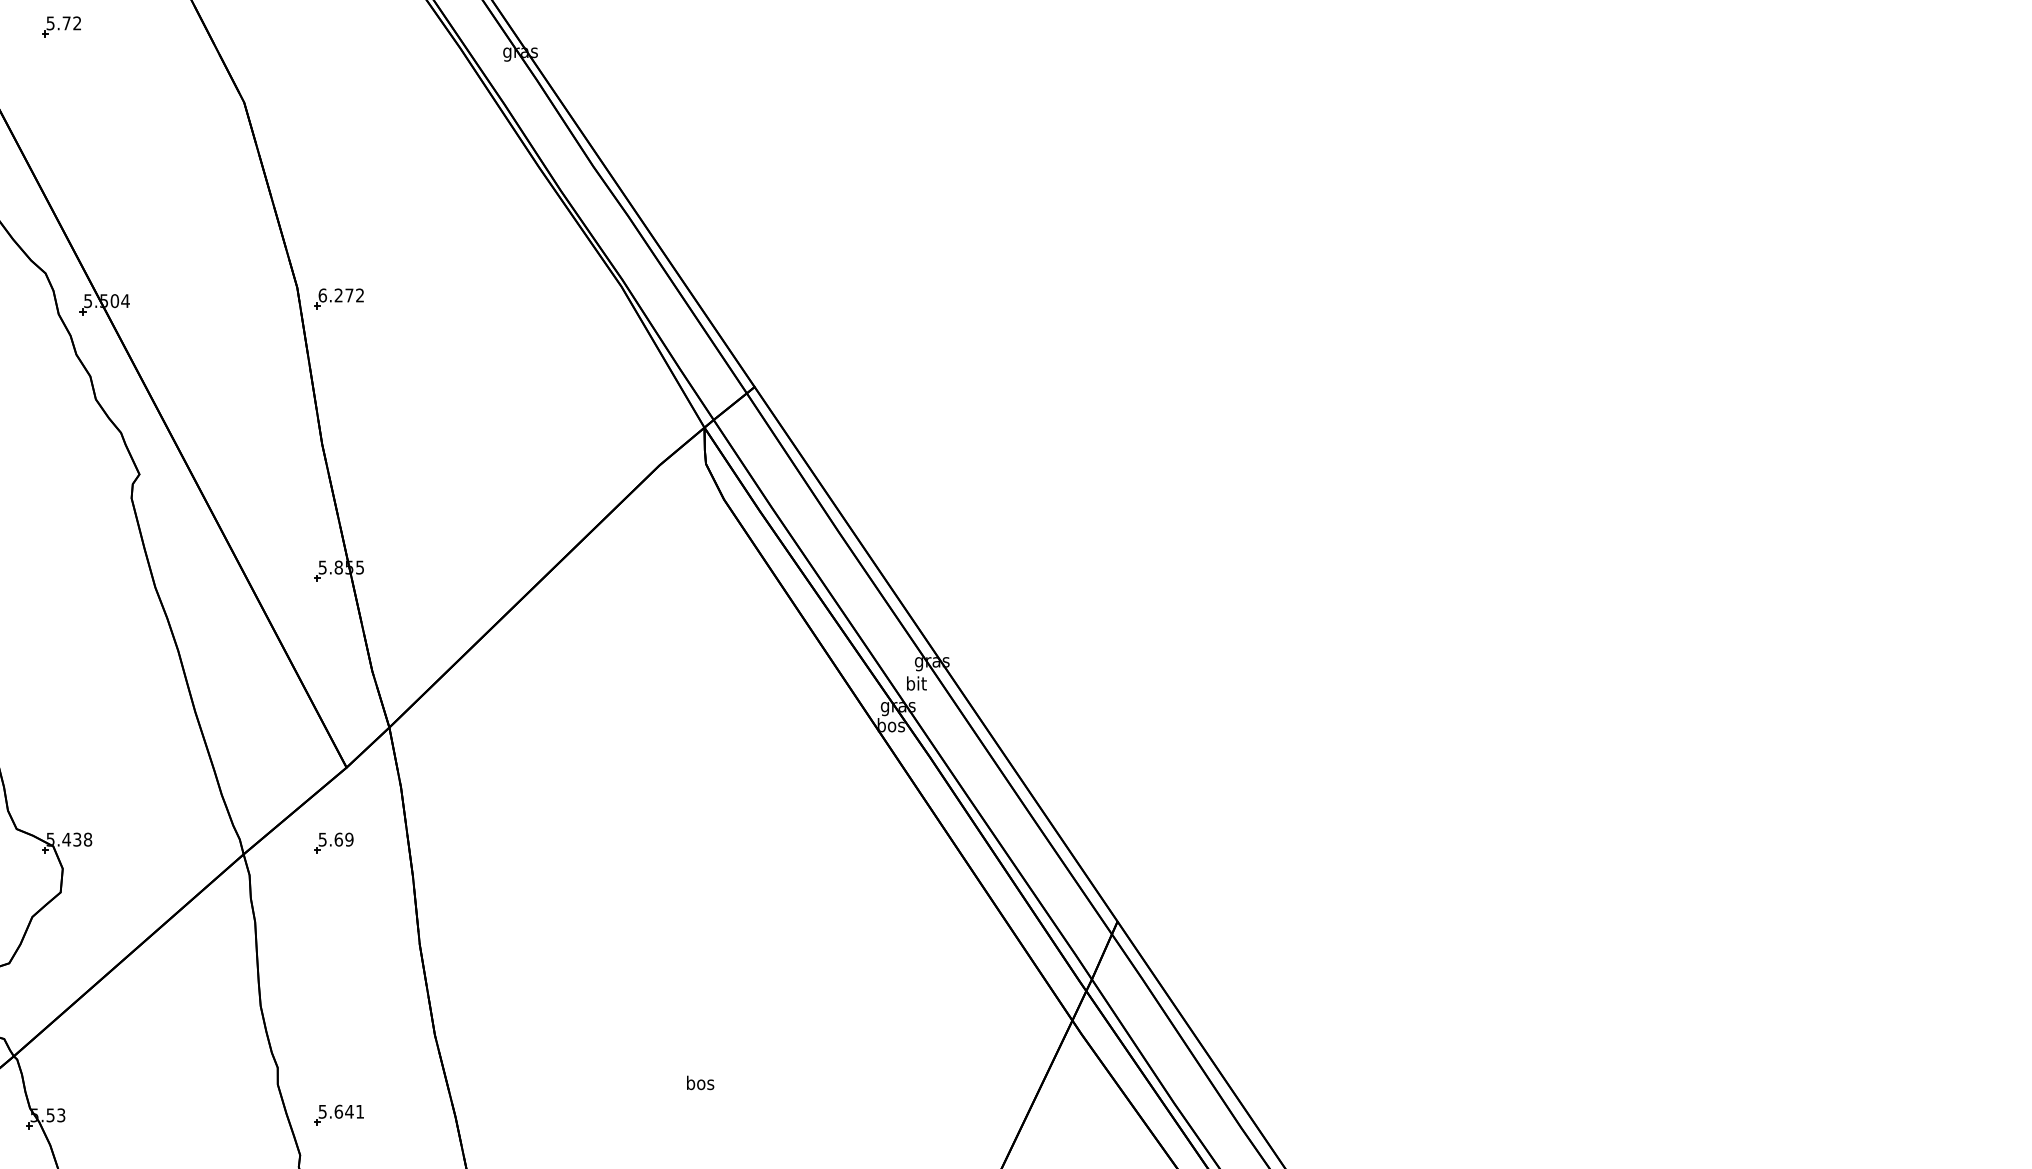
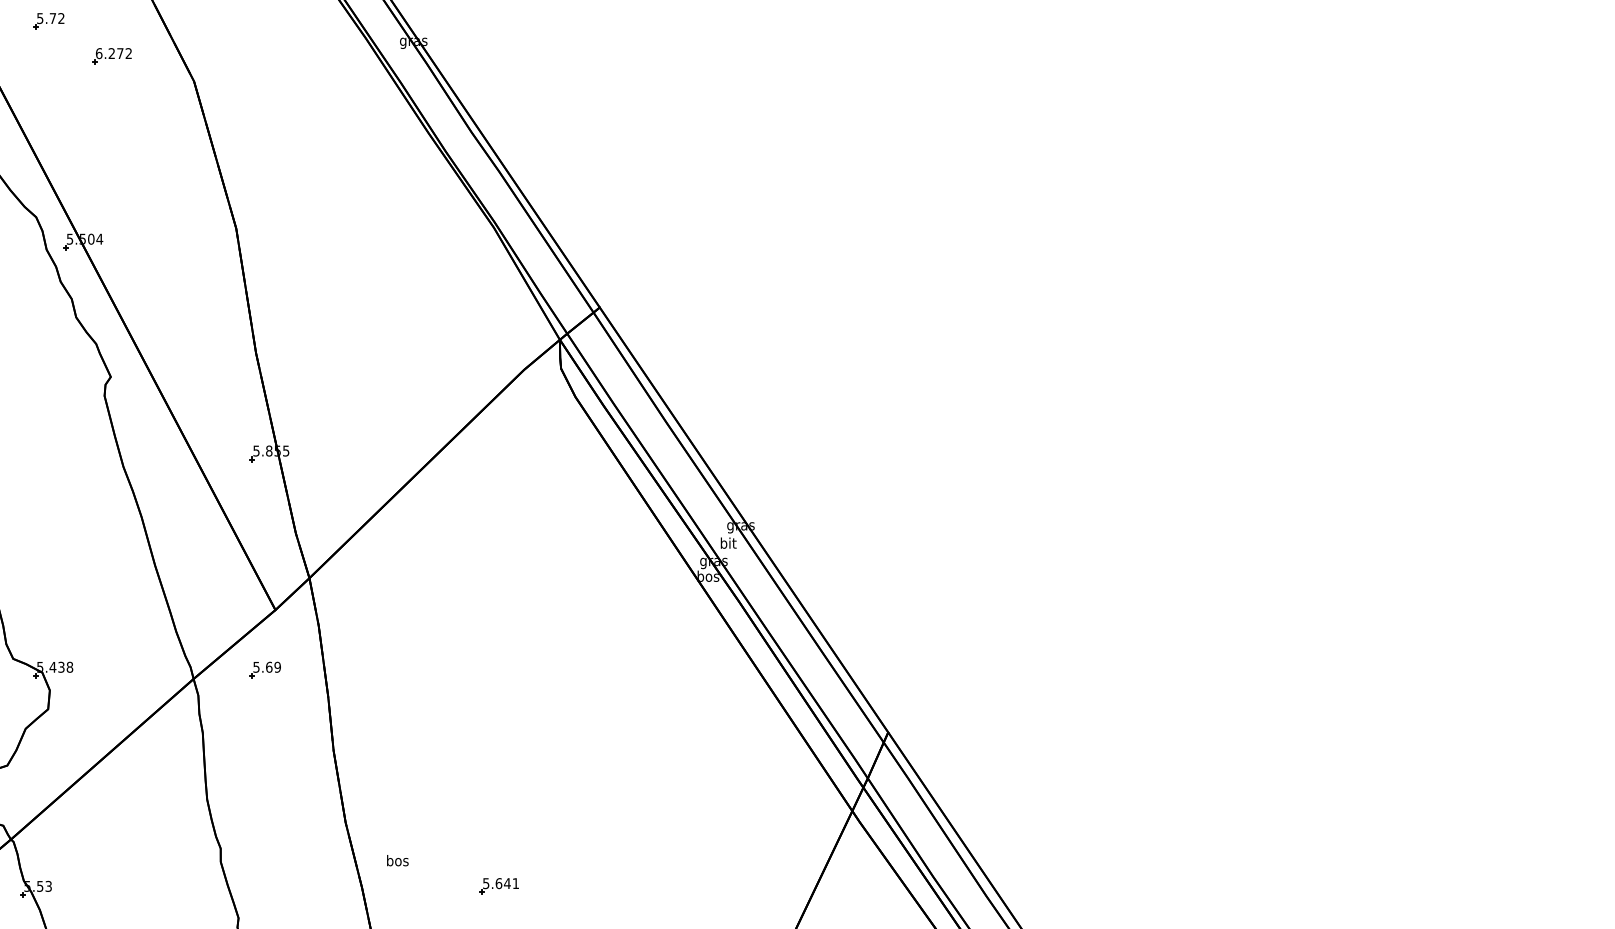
part: (338, 298) -> (111, 55), moved
text: (700, 1082) -> (397, 860), moved
part: (338, 1114) -> (498, 885), moved

